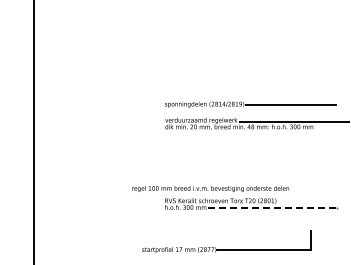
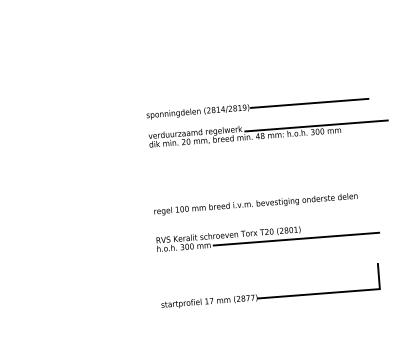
text: (210, 188) -> (255, 203), moved
line: (273, 208) -> (297, 239), dashed -> solid
part: (226, 249) -> (270, 296), moved

